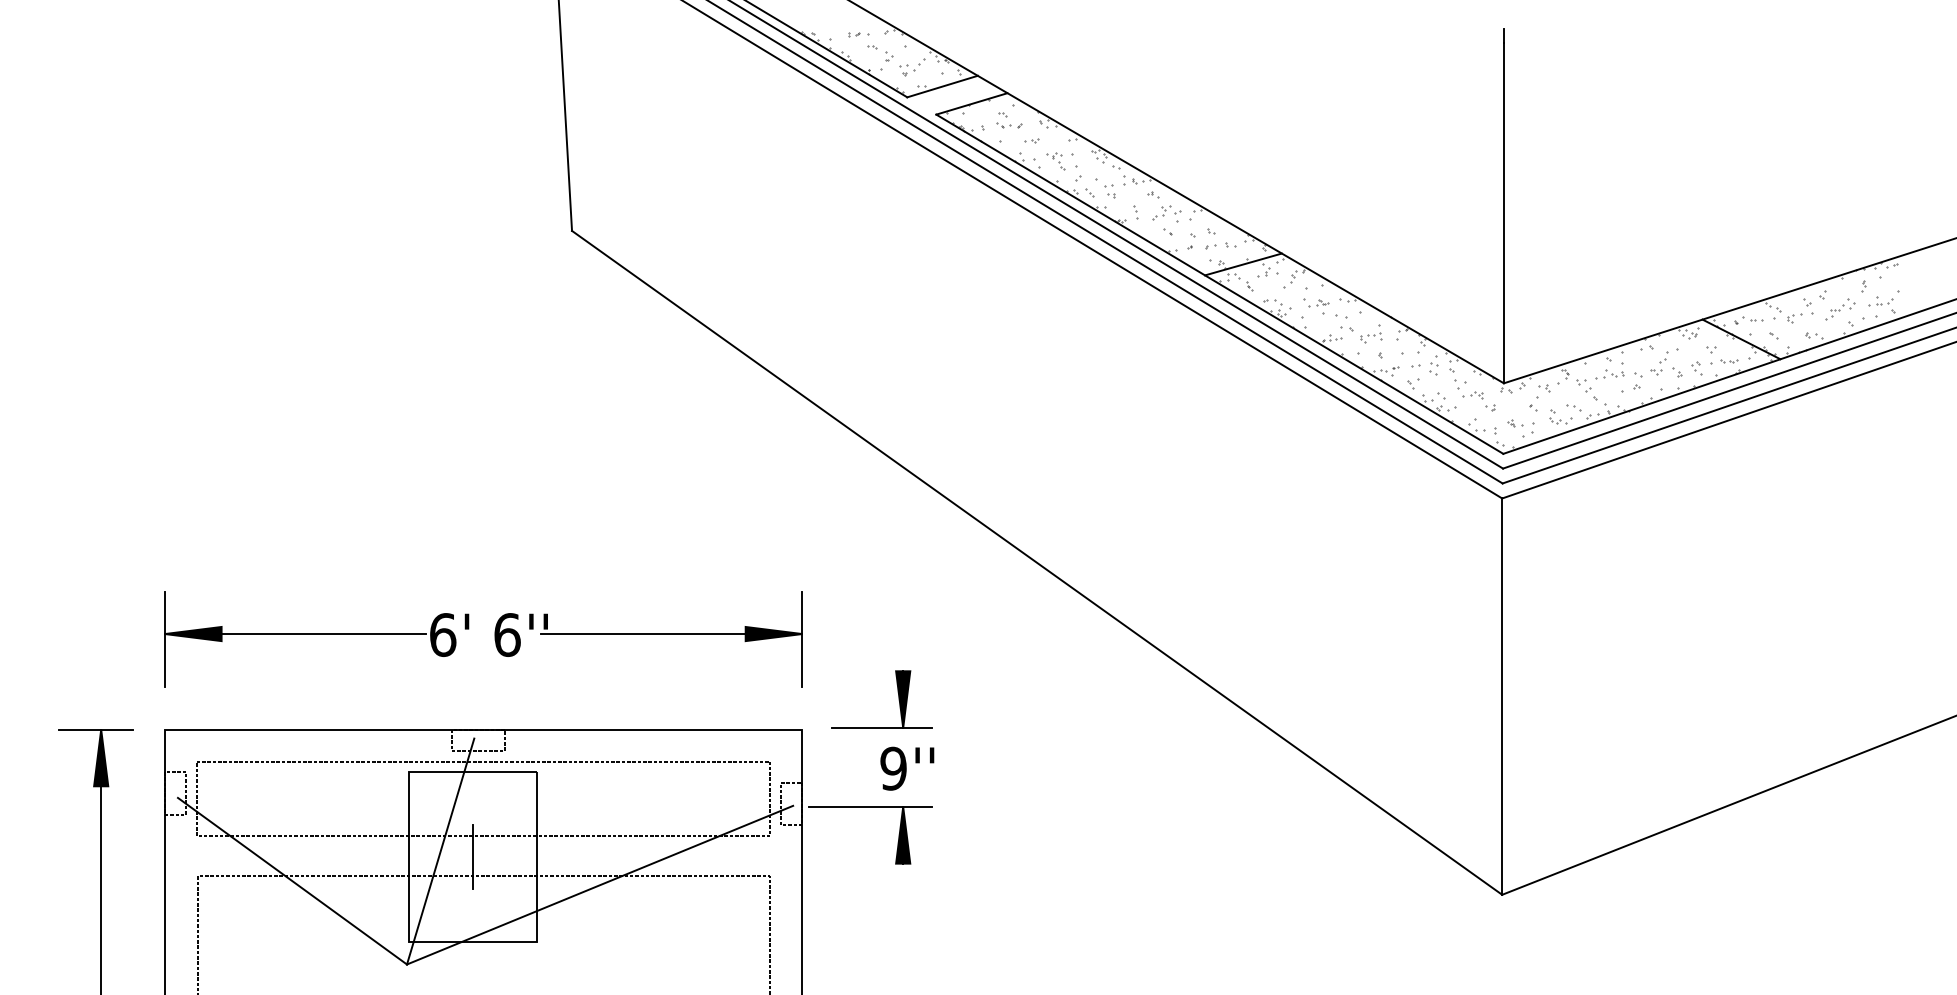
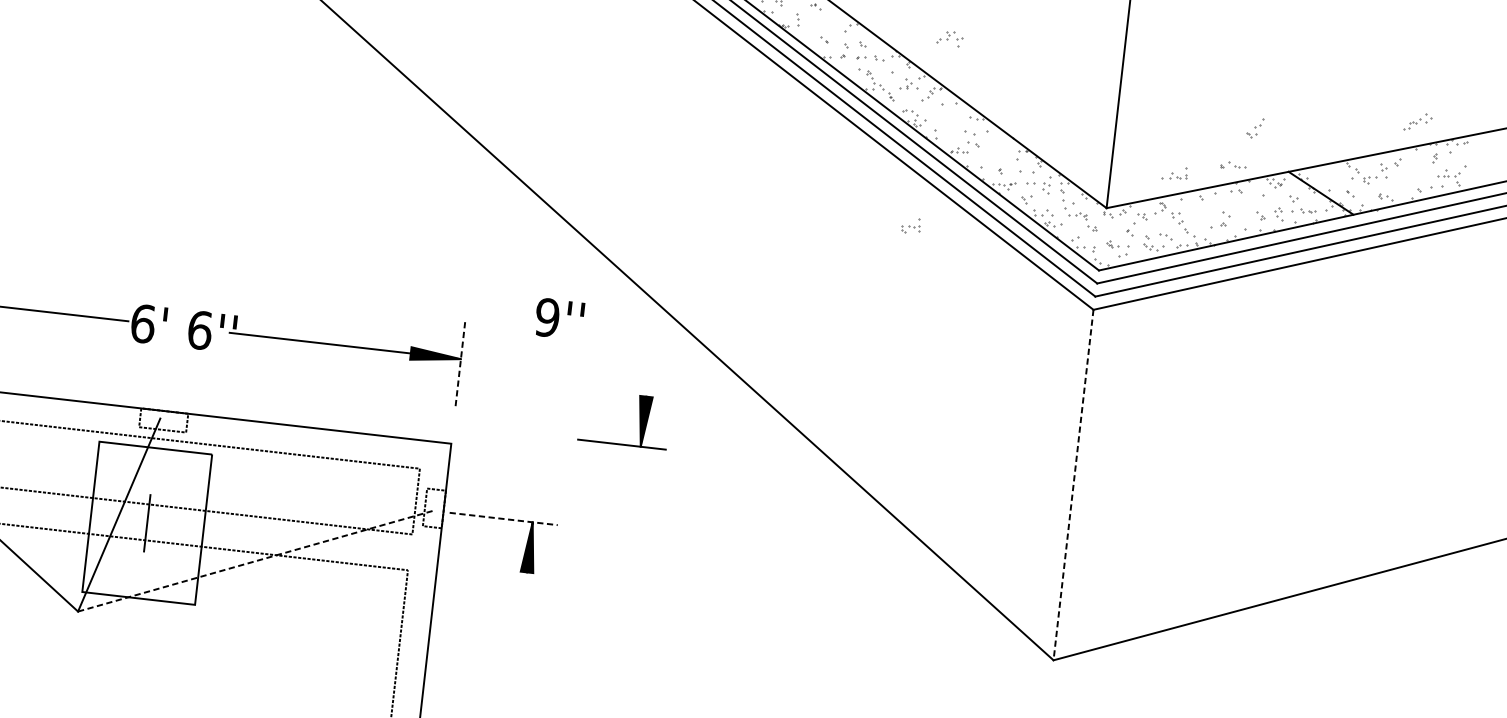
part: (1166, 213) -> (950, 38), moved
line: (1243, 264) -> (888, 76), removed
part: (1316, 306) -> (948, 121), removed
part: (1840, 309) -> (1417, 122), moved
part: (1748, 320) -> (1232, 166), moved
part: (1371, 333) -> (911, 225), moved
part: (1659, 363) -> (1255, 128), moved
part: (1609, 370) -> (1174, 173), moved
line: (802, 639) -> (460, 364), solid -> dashed
line: (1502, 697) -> (1073, 485), solid -> dashed
part: (898, 699) -> (639, 421), moved
text: (907, 768) -> (559, 318), moved
line: (870, 806) -> (503, 518), solid -> dashed
line: (600, 885) -> (257, 561), solid -> dashed

